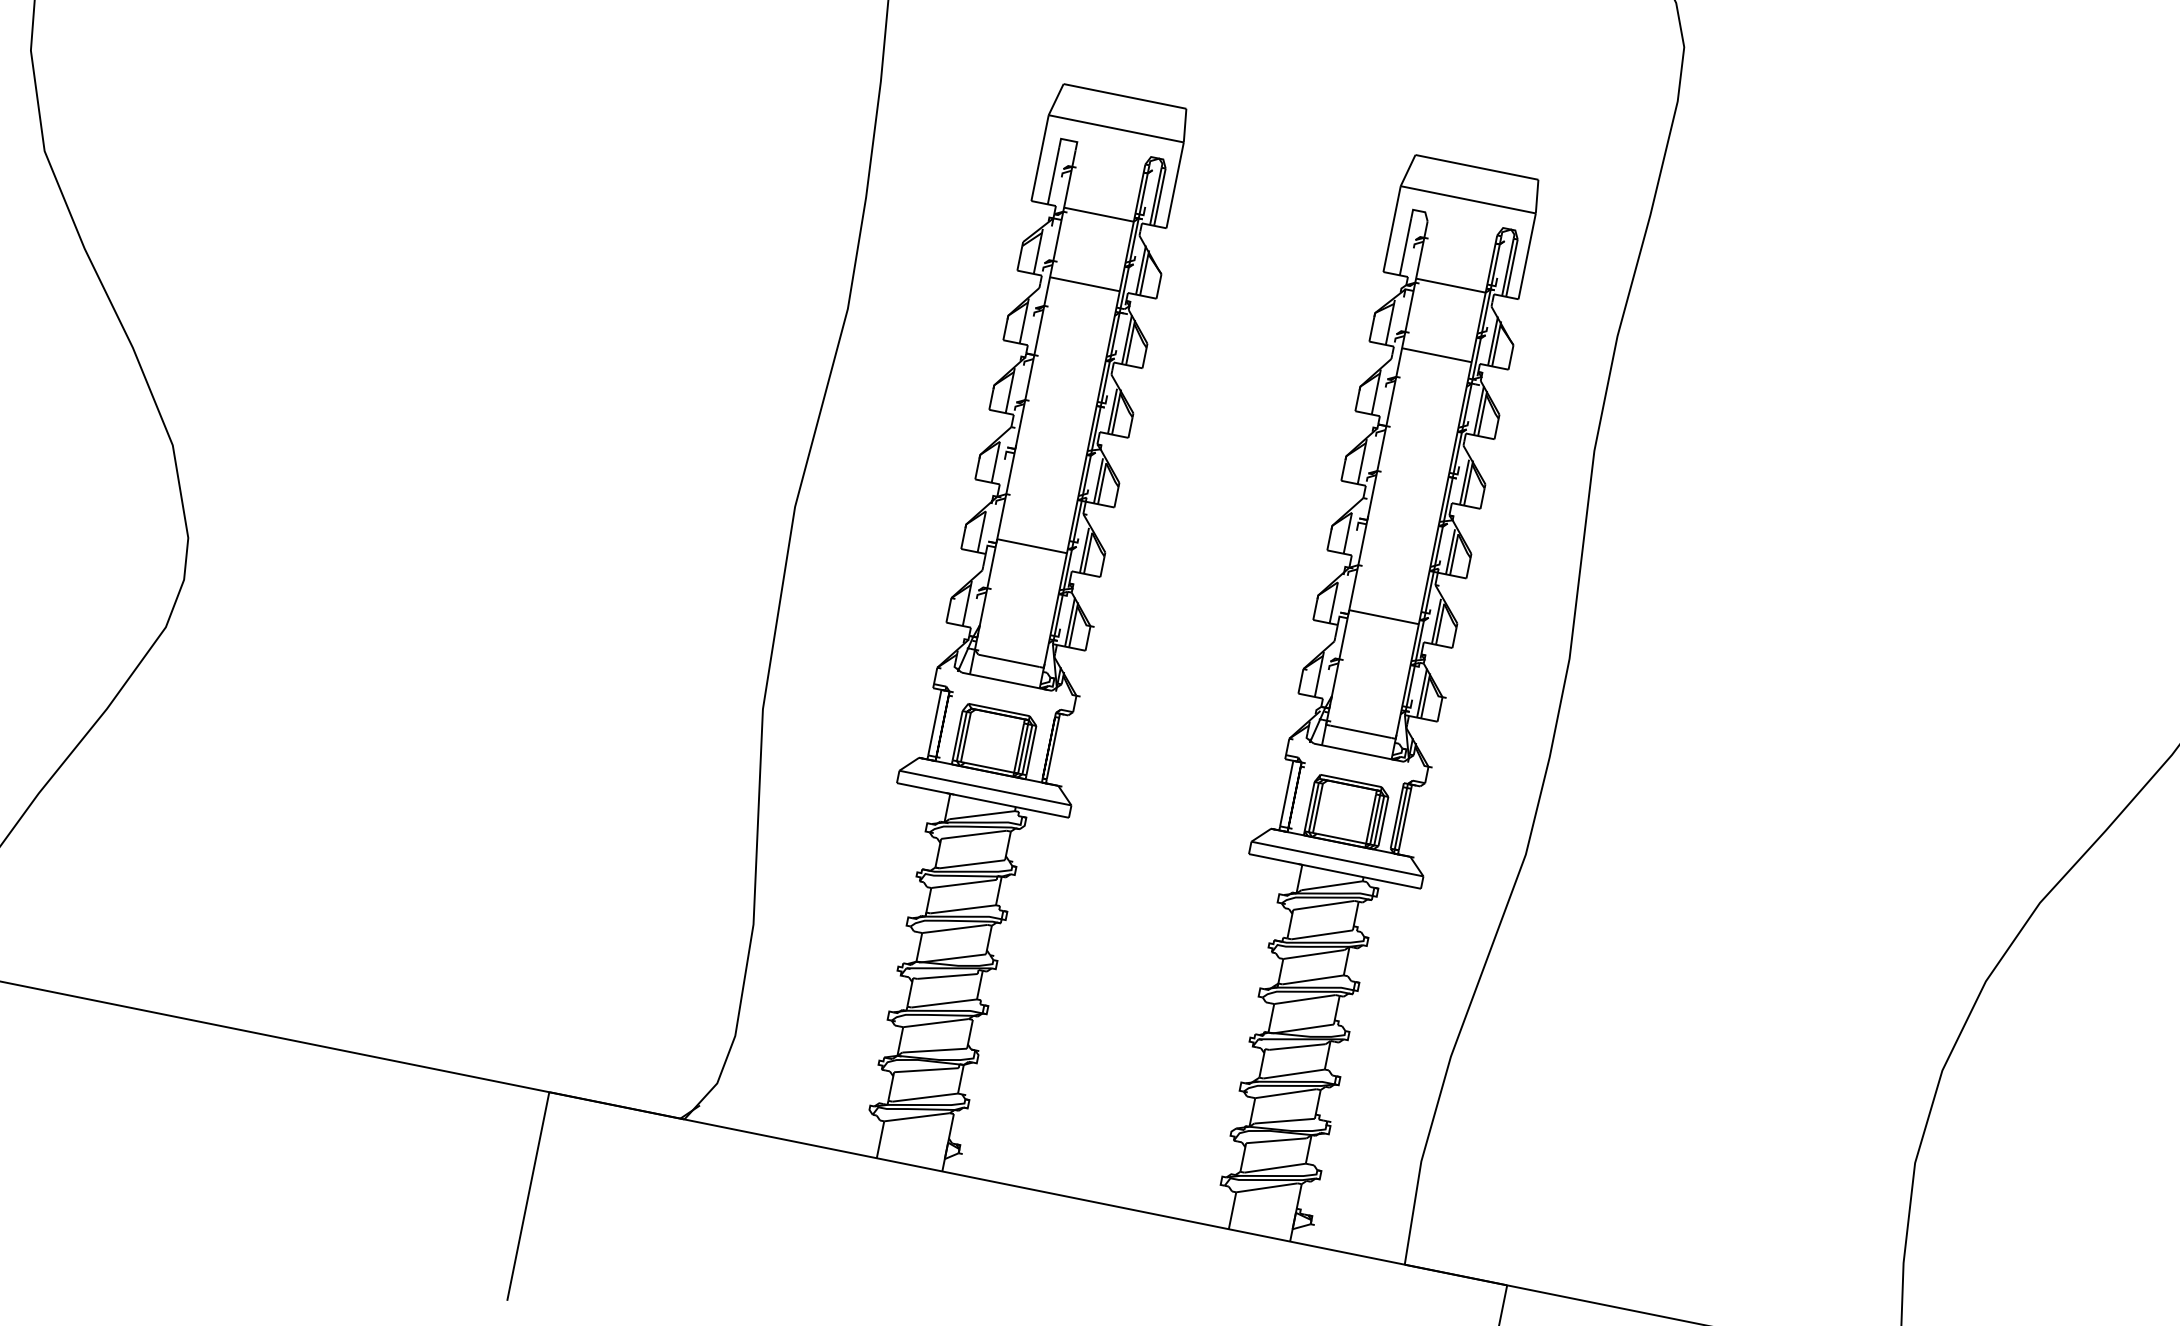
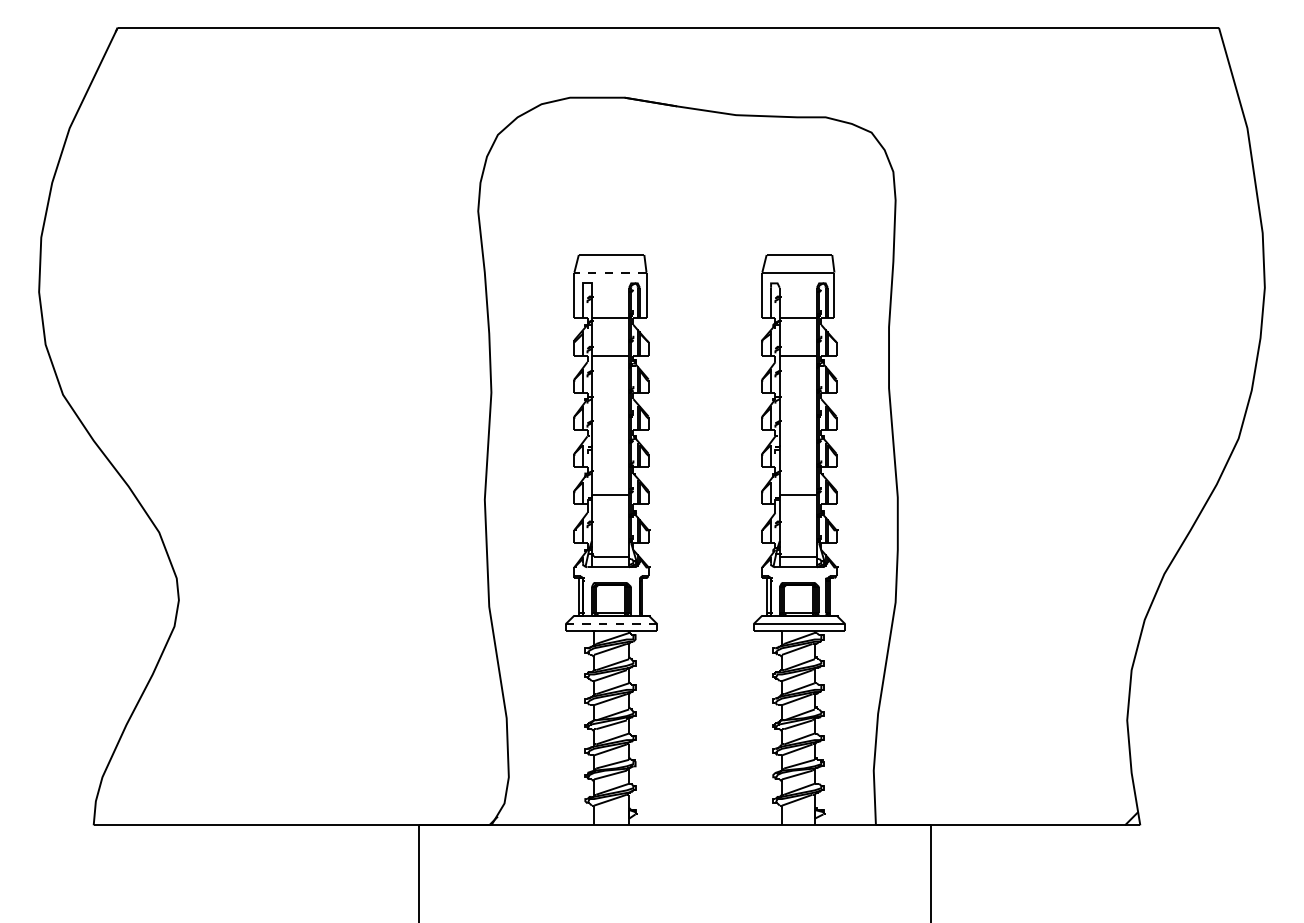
line: (1114, 128) -> (609, 272), solid -> dashed
line: (985, 788) -> (611, 624), solid -> dashed

